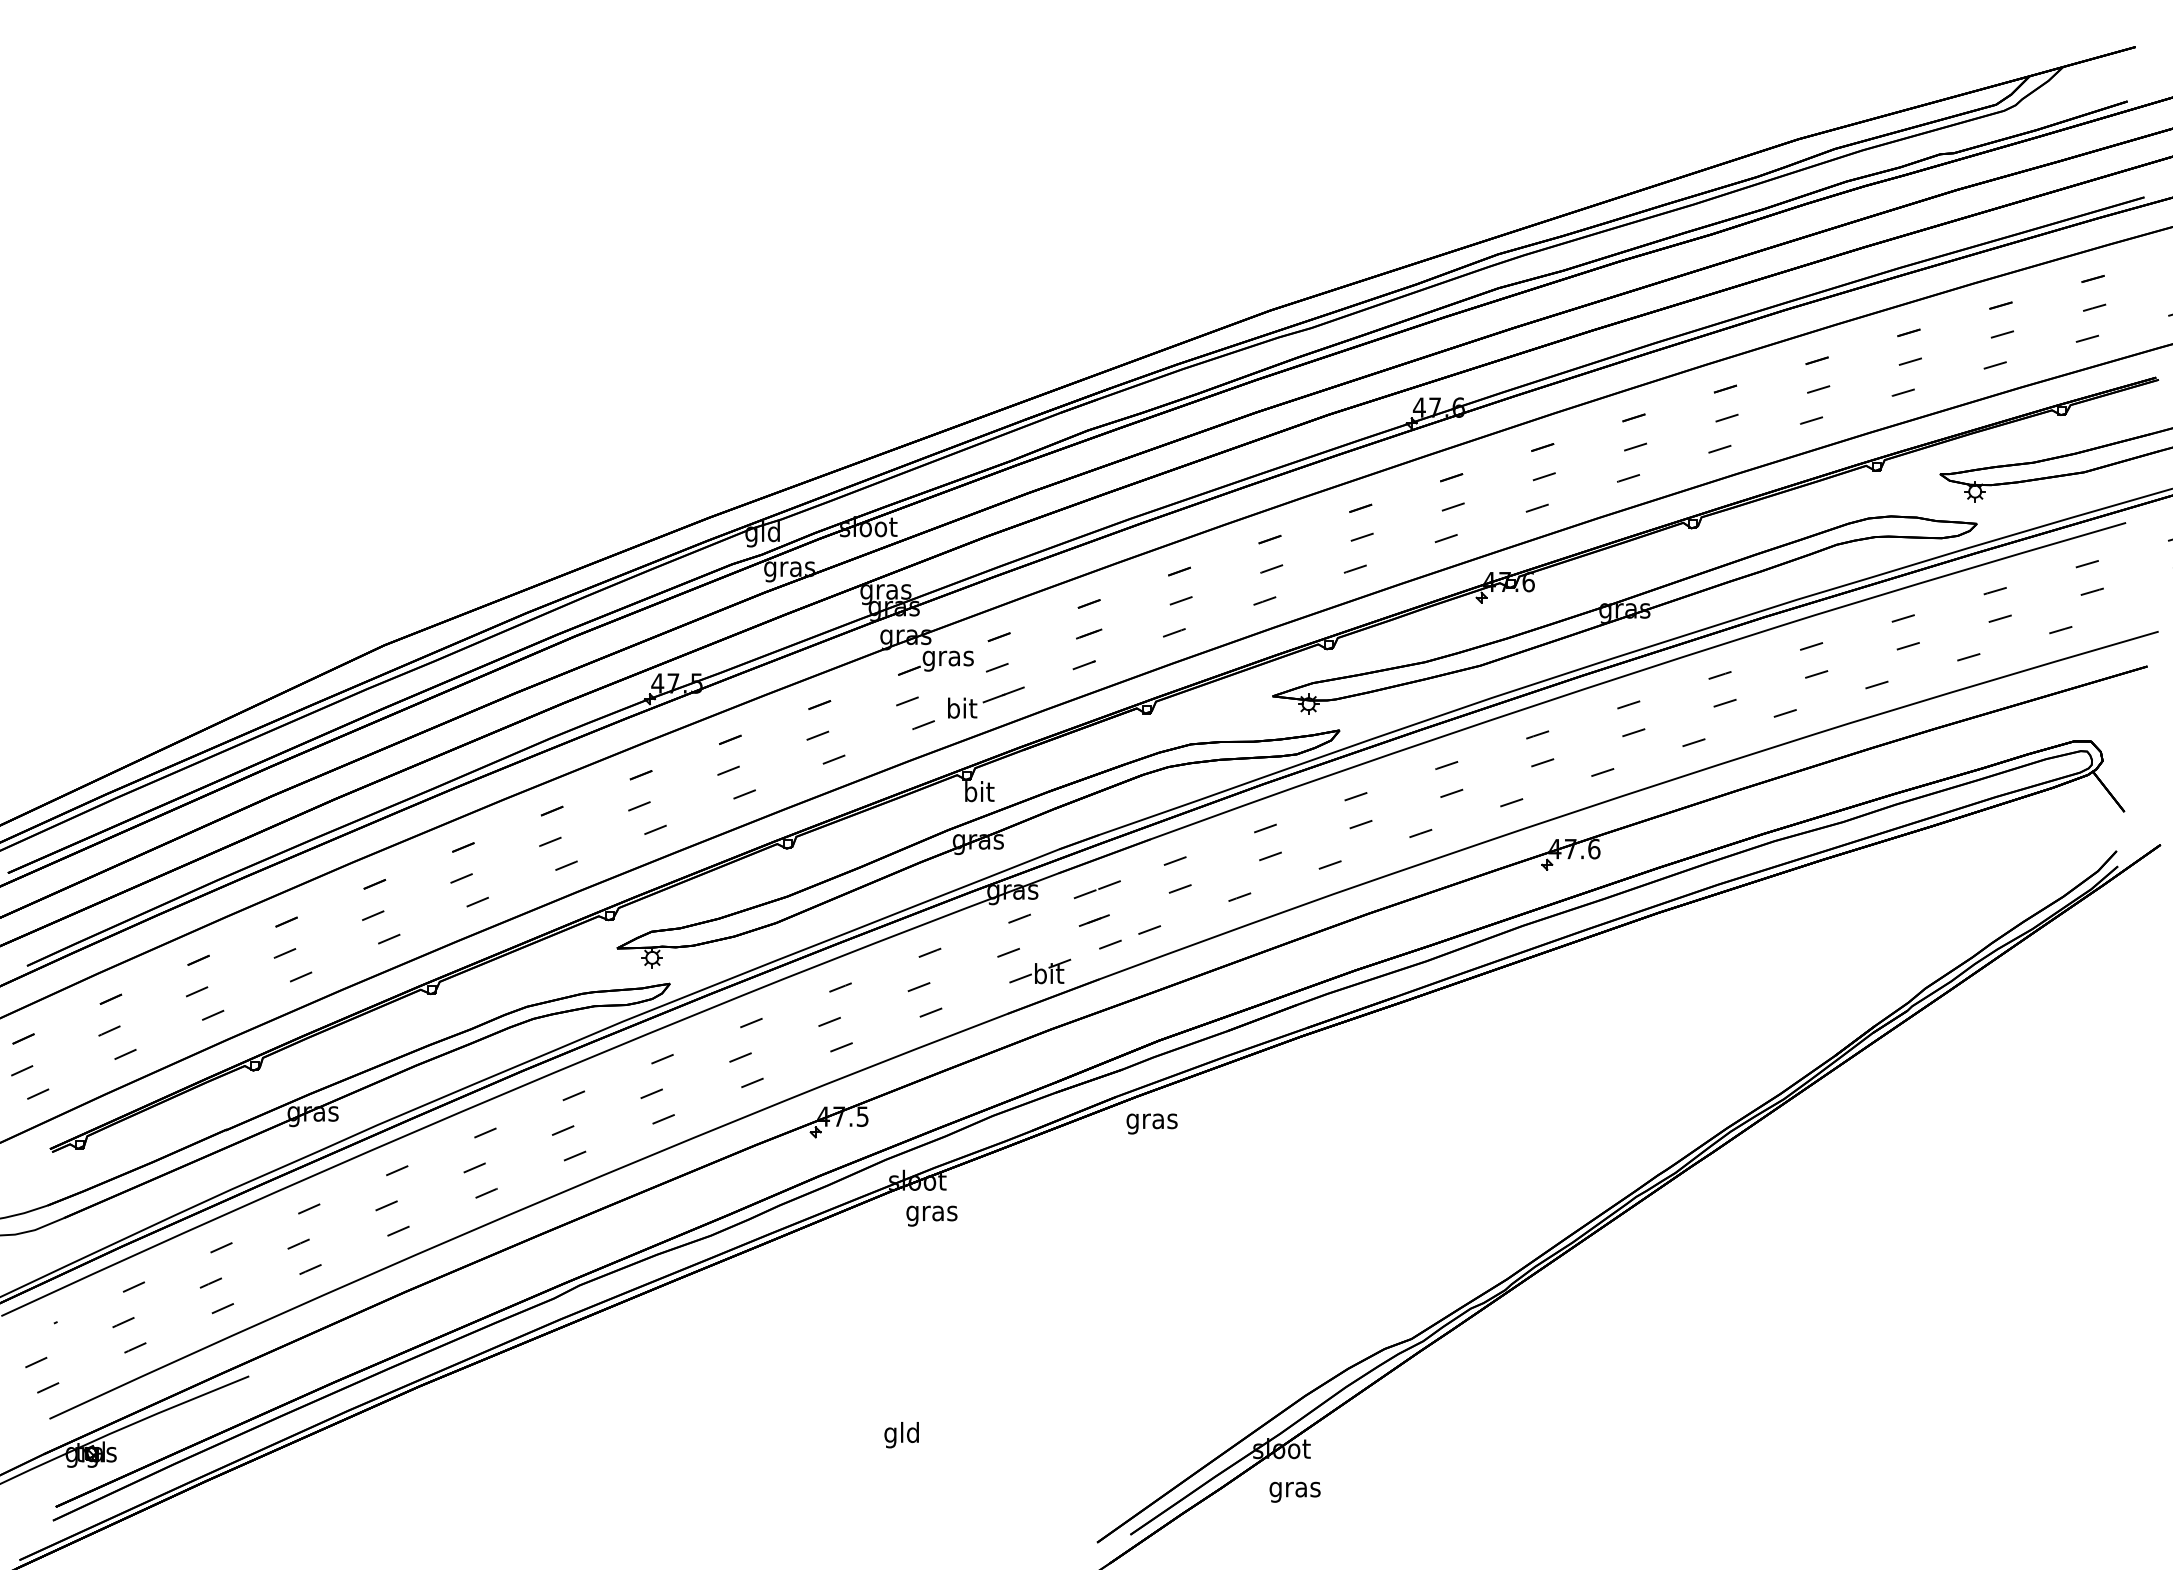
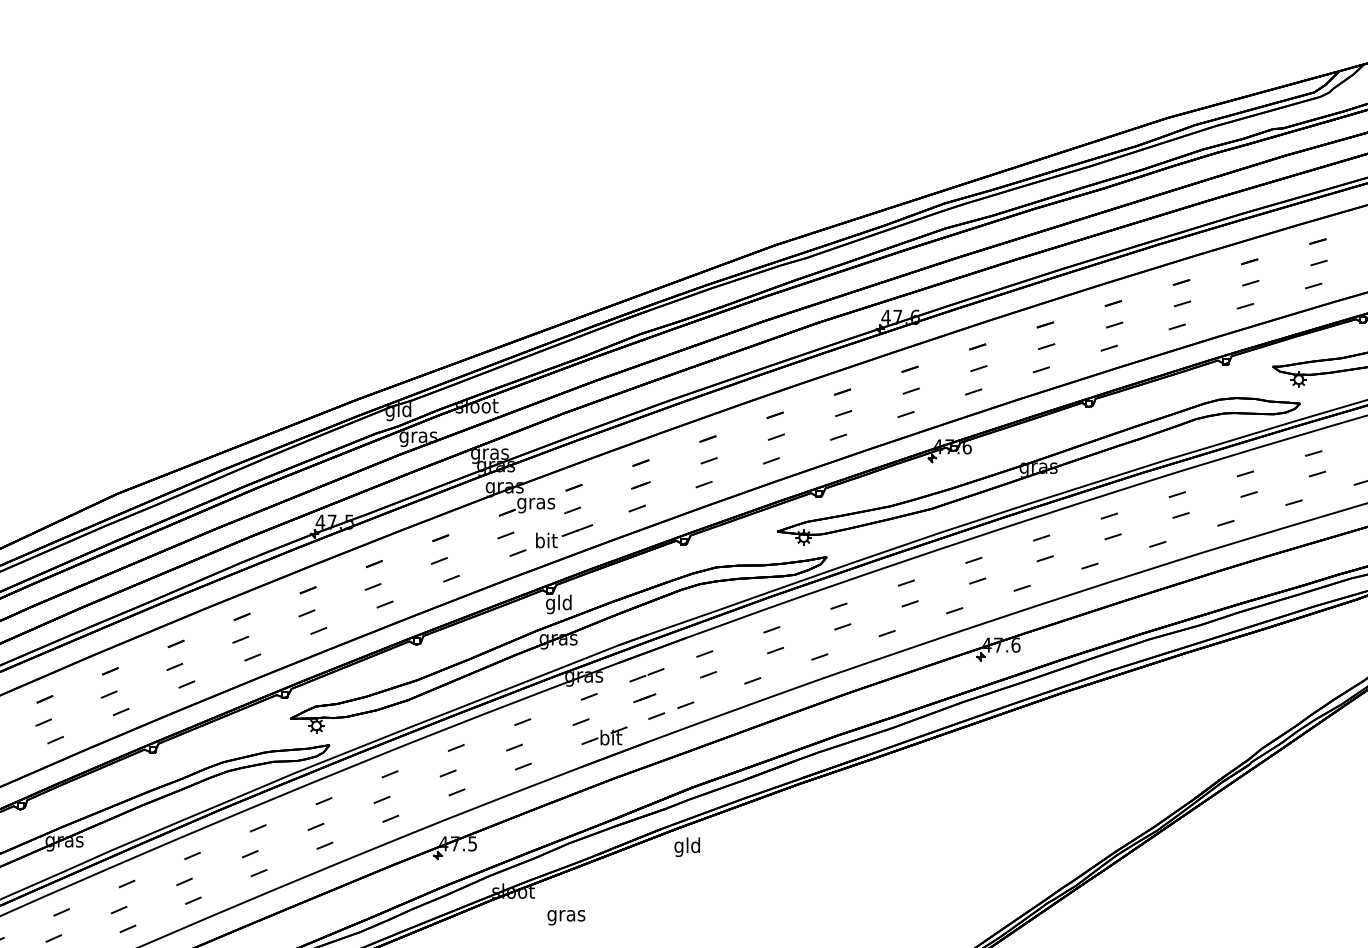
text: (978, 794) -> (558, 604), bit -> gld
text: (1151, 1121) -> (687, 847), gras -> gld
text: (931, 1215) -> (566, 917), moved

